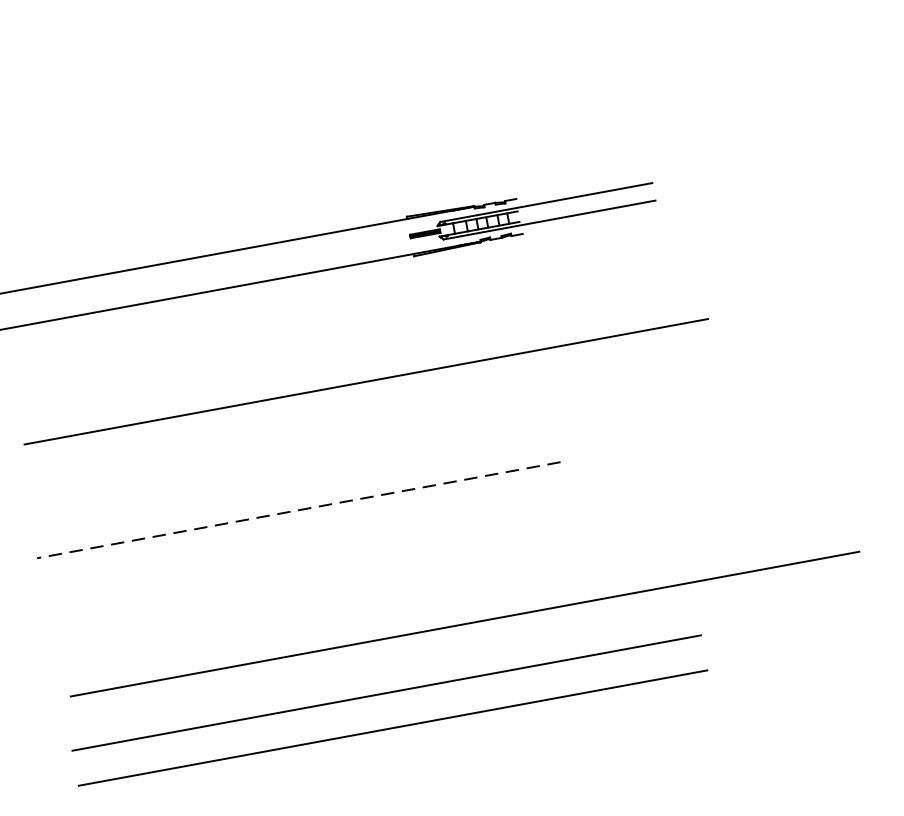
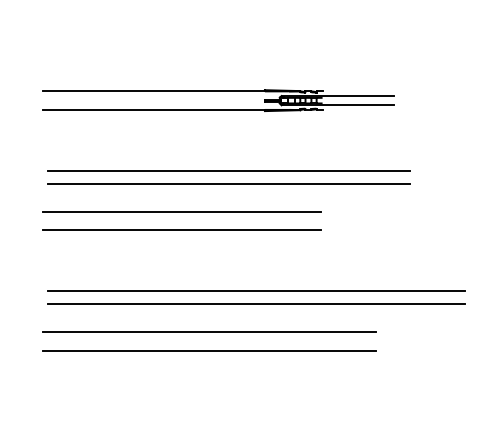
line: (370, 405) -> (228, 183), added
line: (291, 474) -> (181, 211), added
line: (298, 510) -> (181, 230), dashed -> solid
line: (460, 599) -> (256, 291), added

